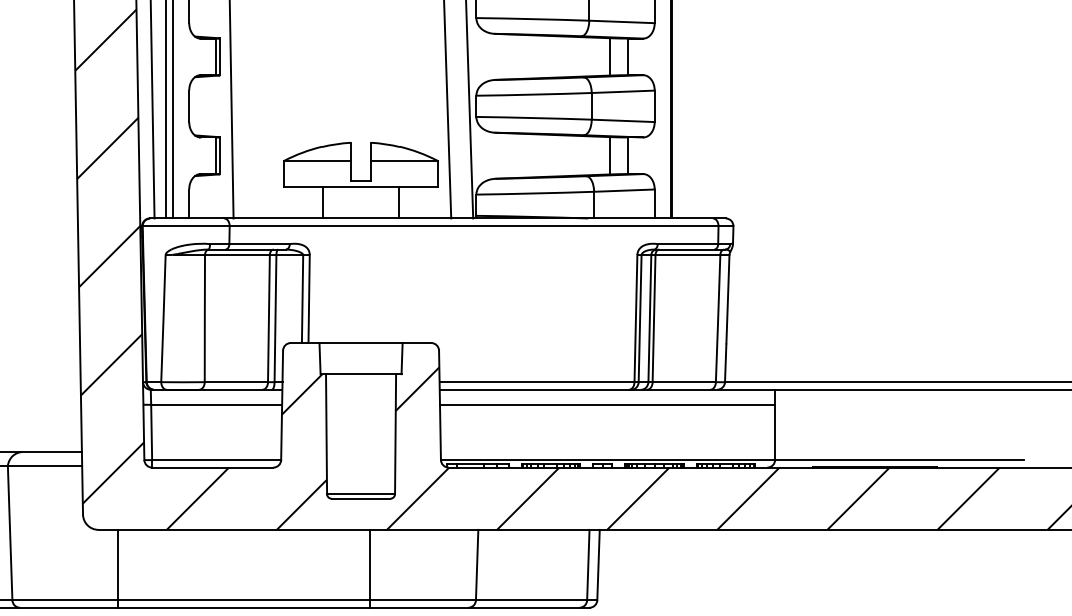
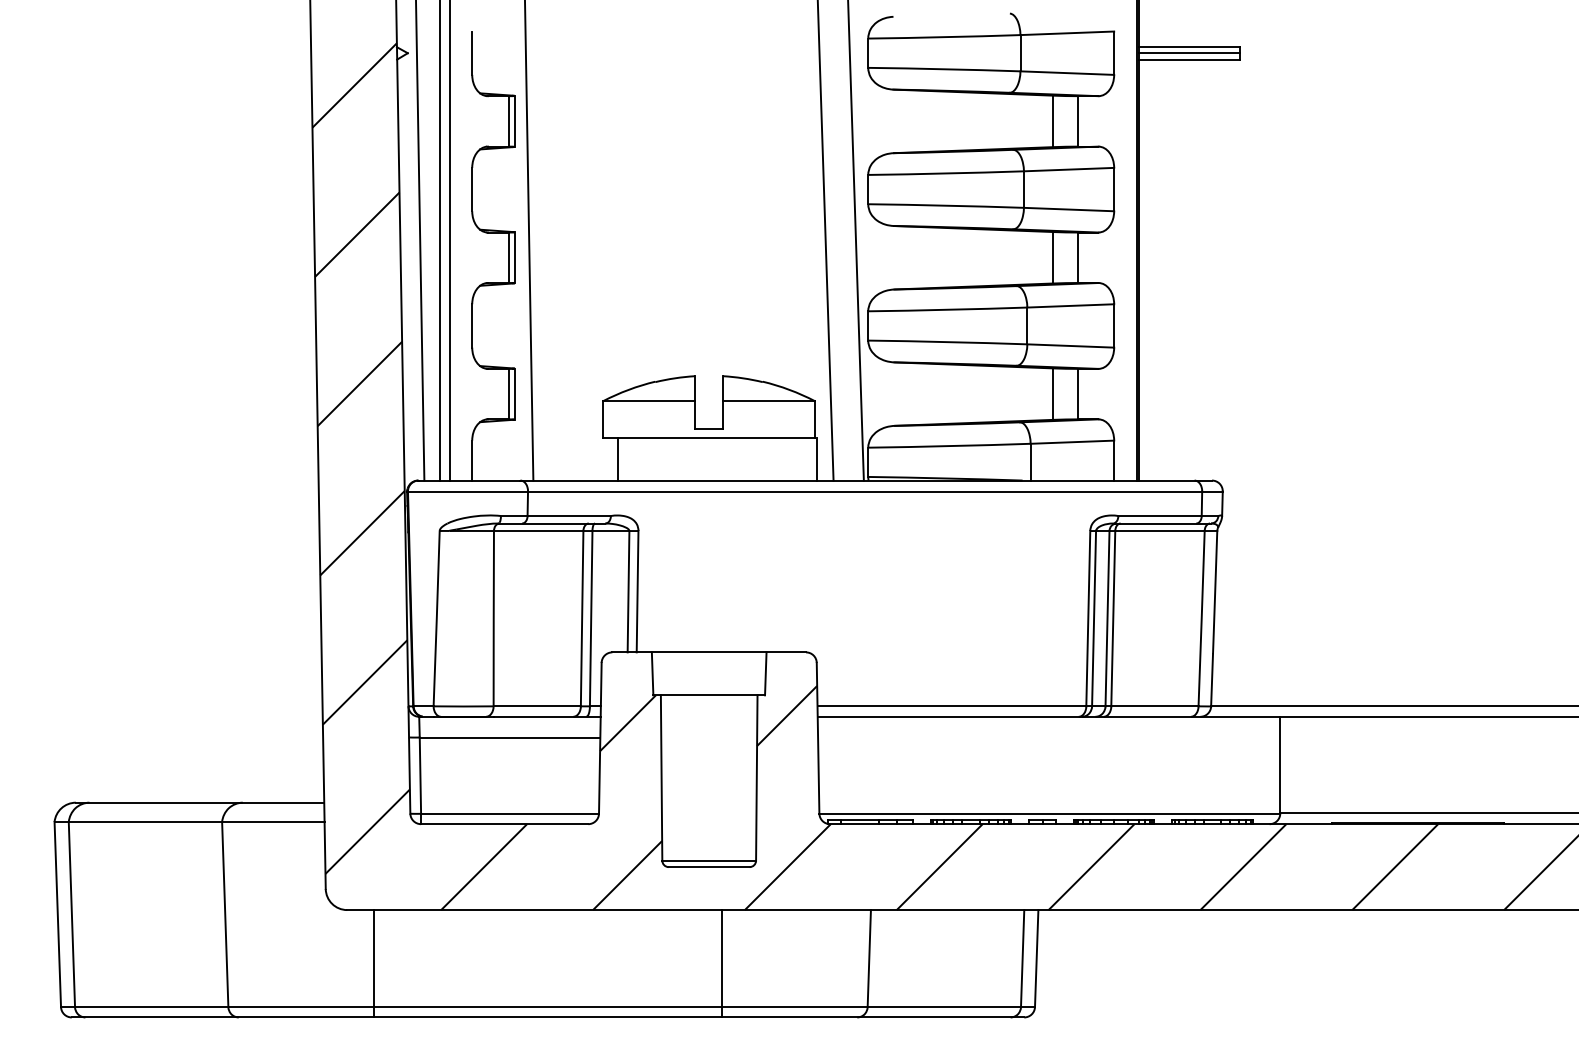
line: (323, 202) -> (618, 458), moved
line: (398, 202) -> (816, 458), moved
line: (607, 404) -> (1049, 737), removed

